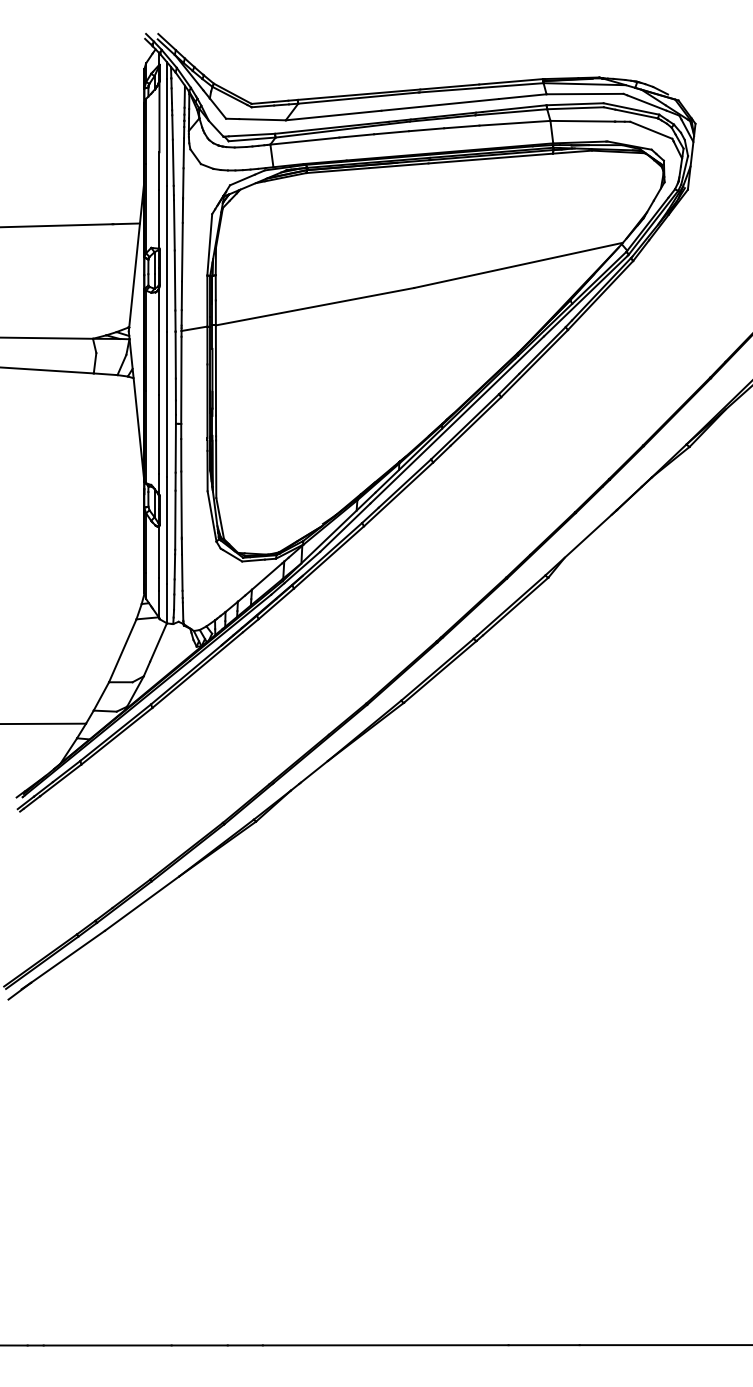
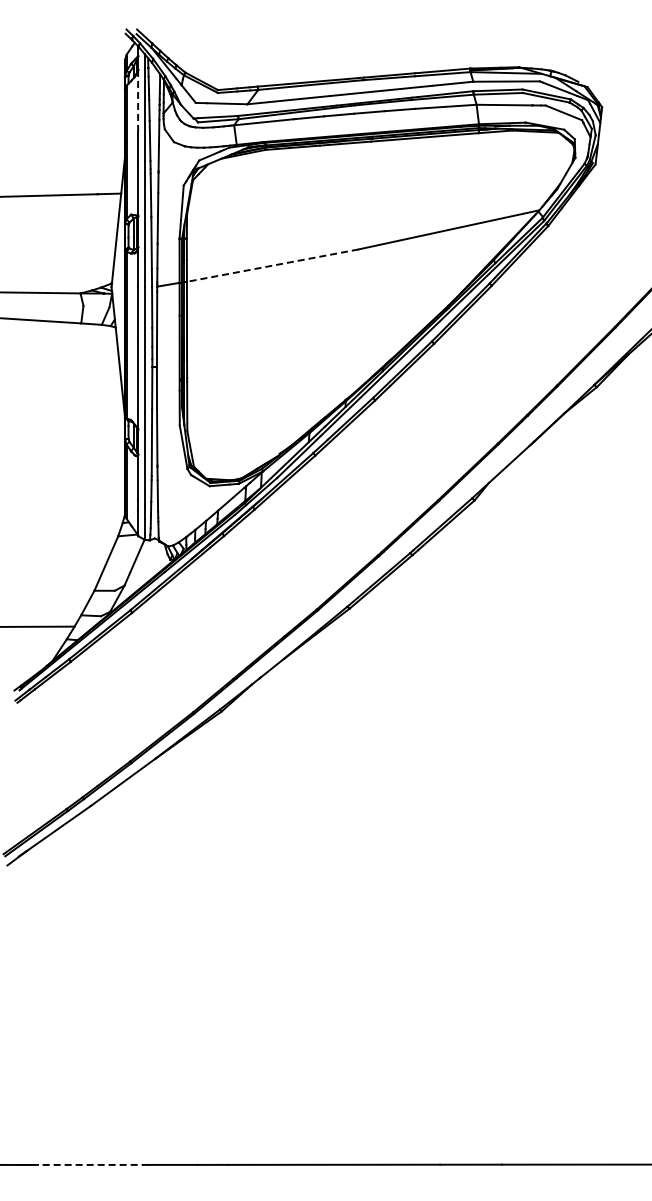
line: (159, 117) -> (138, 101), solid -> dashed
line: (314, 306) -> (272, 265), solid -> dashed
line: (106, 1344) -> (92, 1164), solid -> dashed

